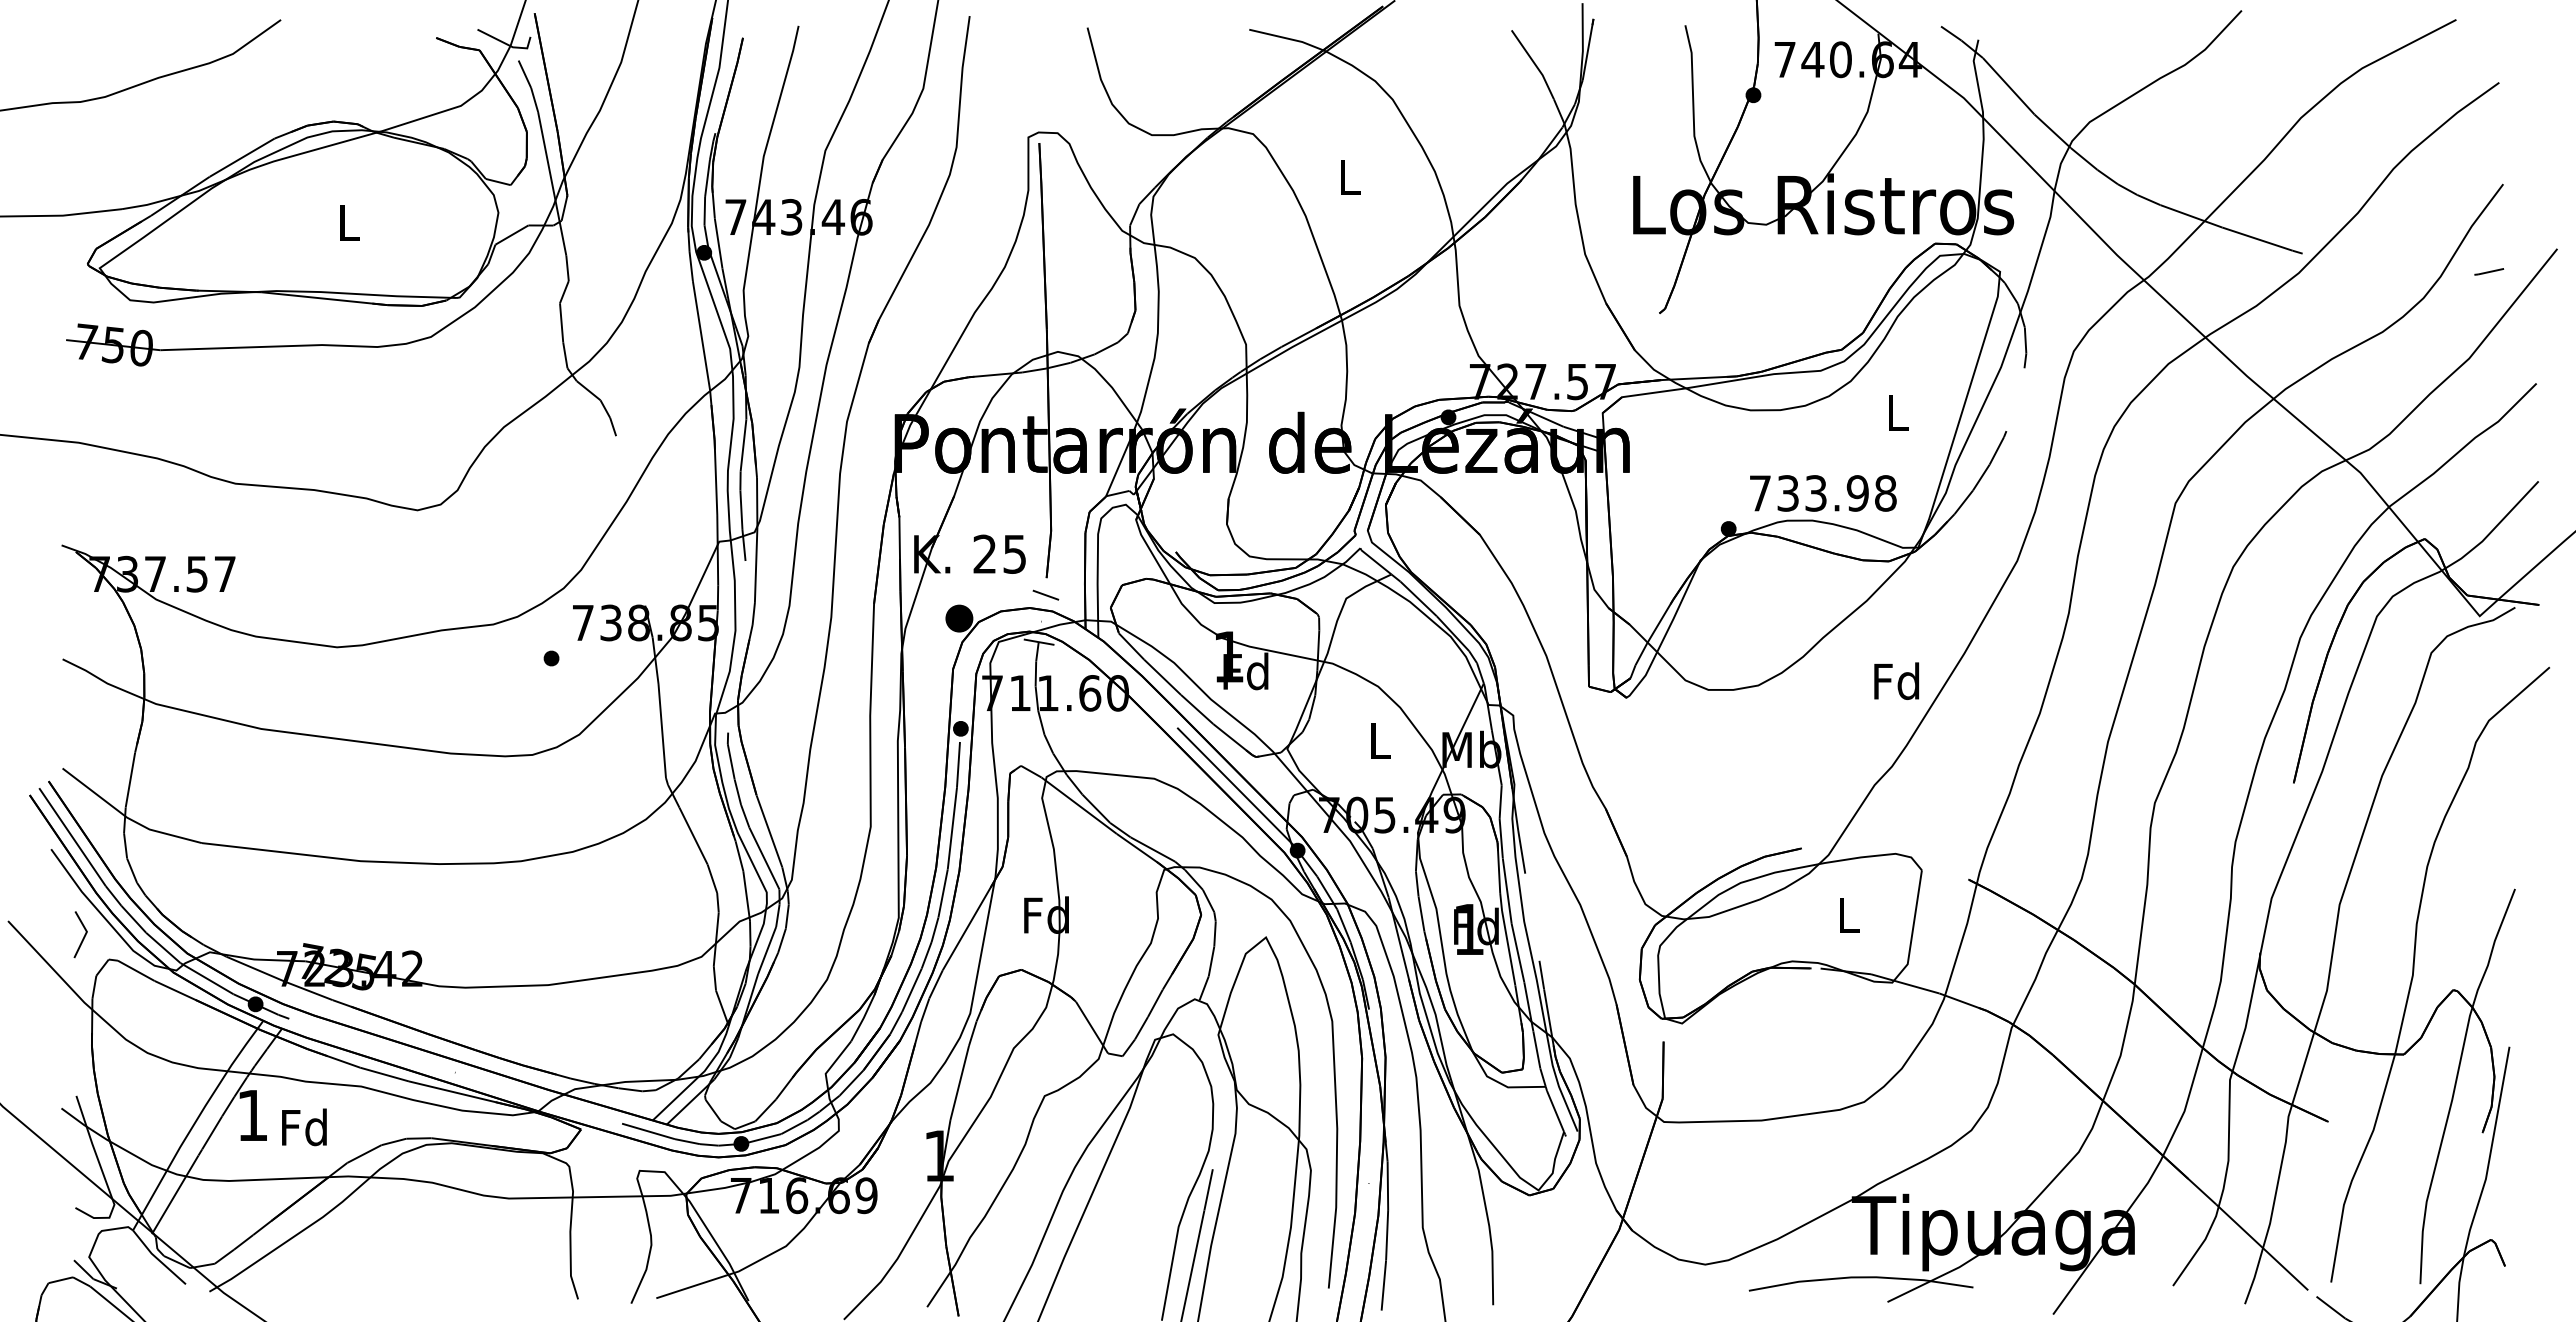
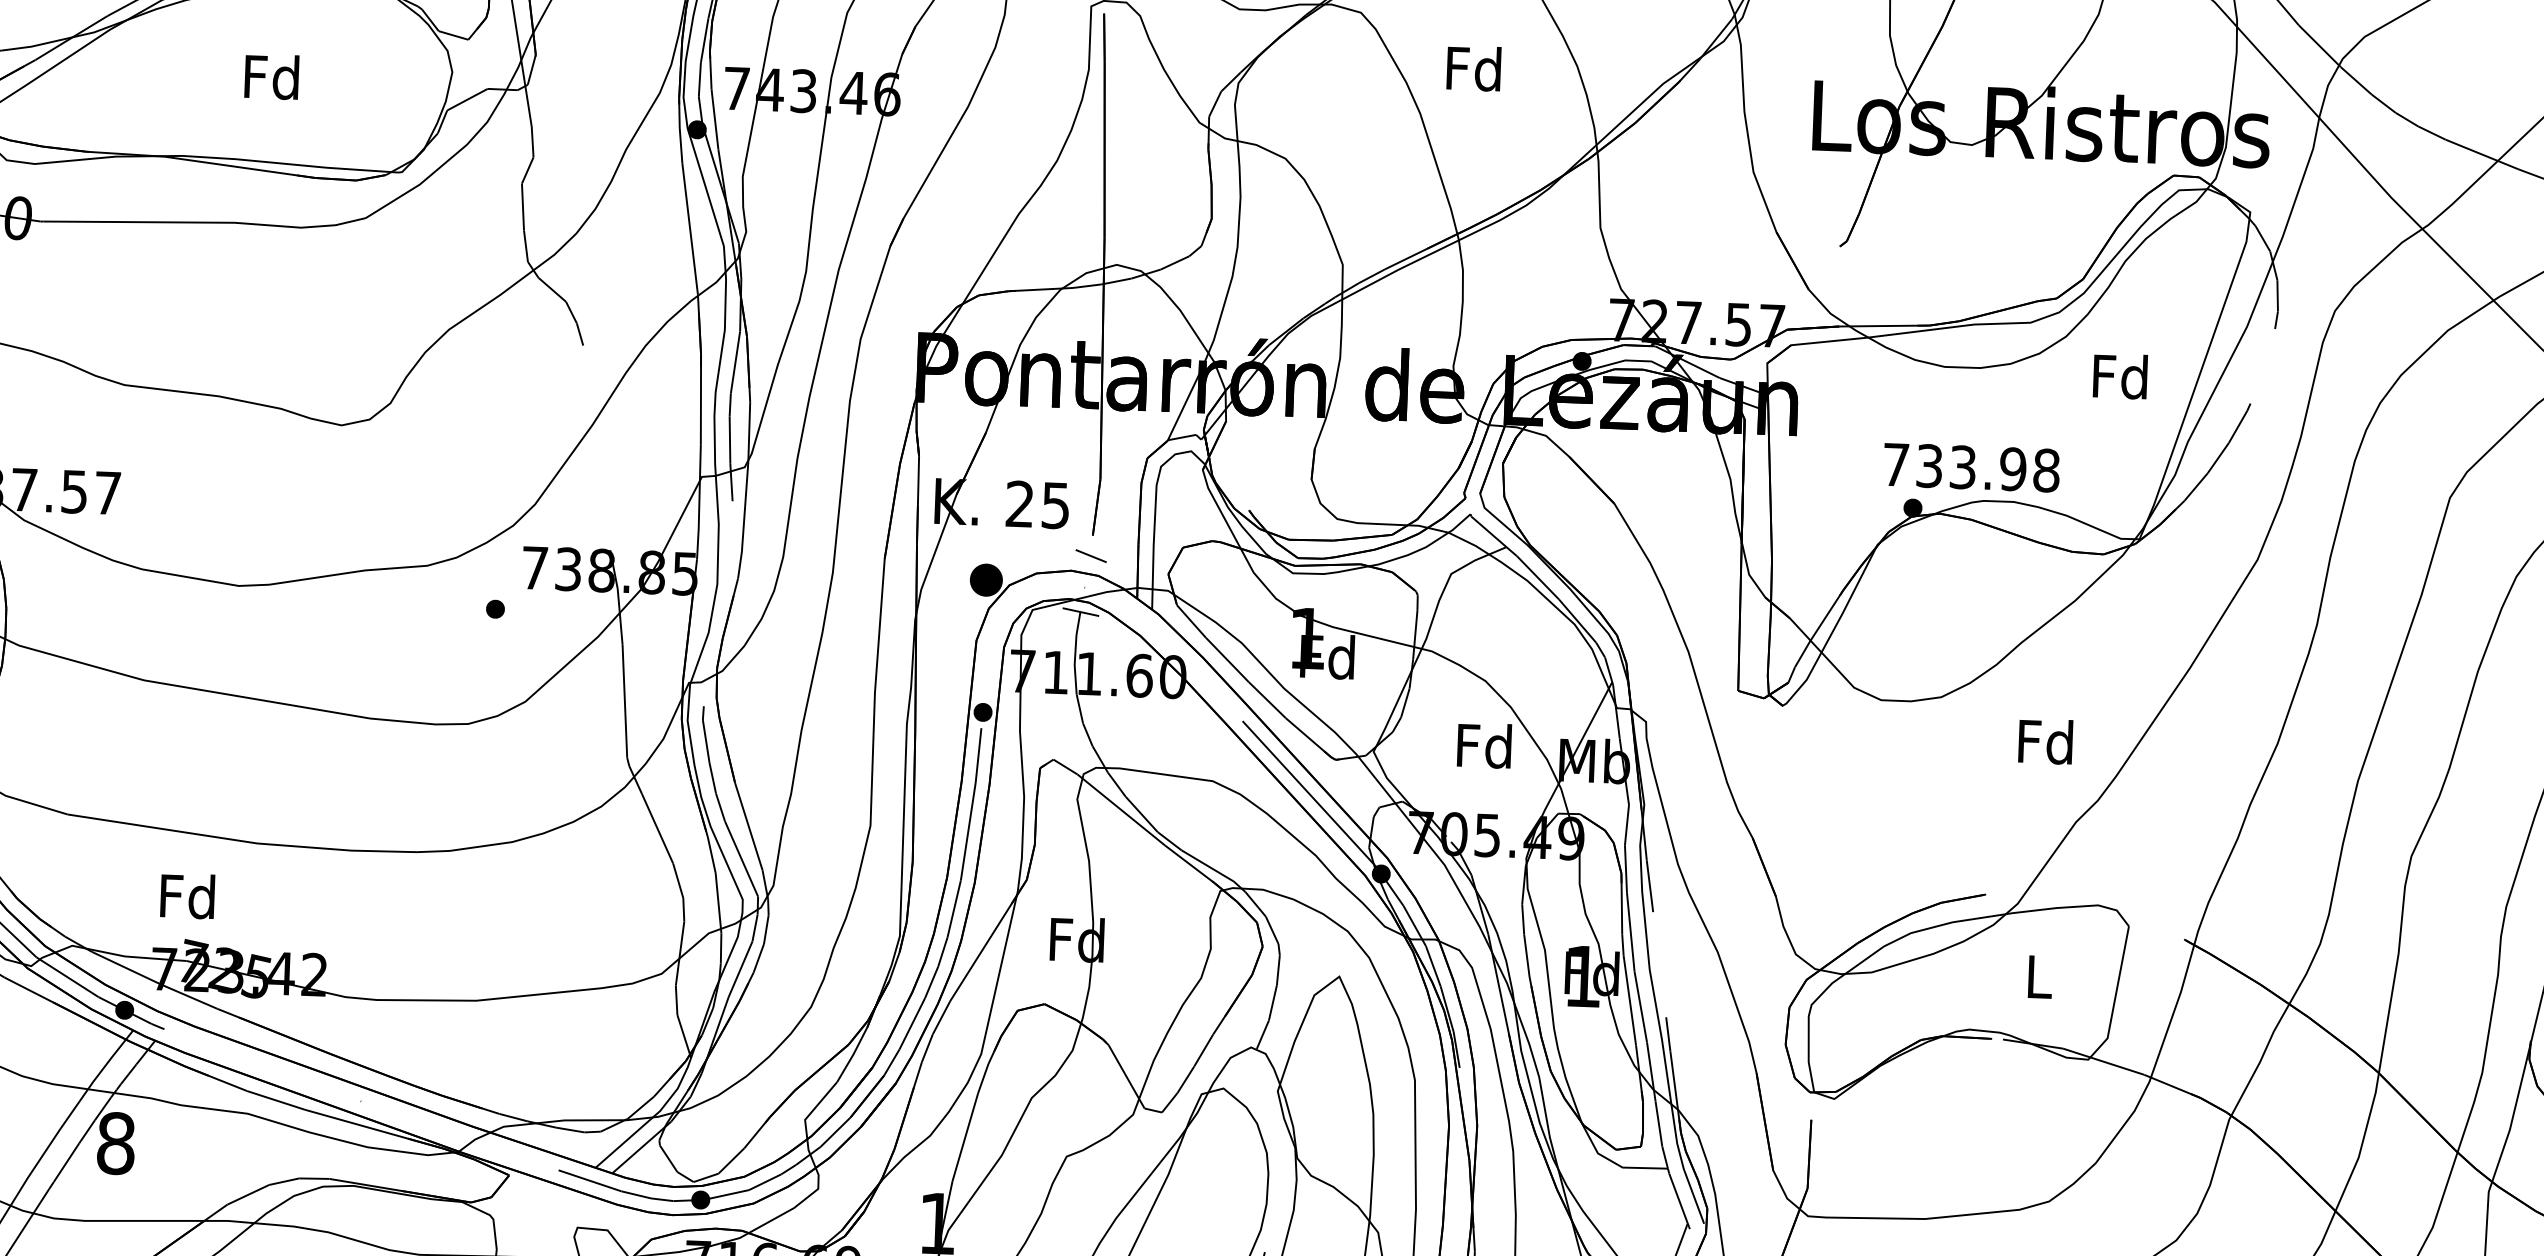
text: (1348, 176) -> (1473, 67), L -> Fd
text: (348, 222) -> (272, 77), L -> Fd
text: (1896, 412) -> (2119, 376), L -> Fd
text: (1823, 493) -> (1971, 467), moved
text: (1896, 680) -> (2045, 740), moved
text: (1379, 740) -> (1484, 745), L -> Fd
text: (252, 1115) -> (115, 1143), 1 -> 8
text: (304, 1127) -> (187, 896), moved

